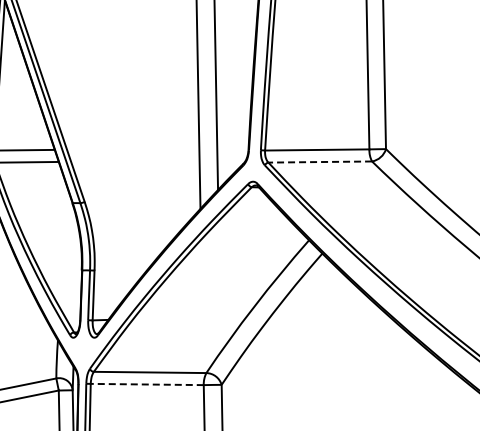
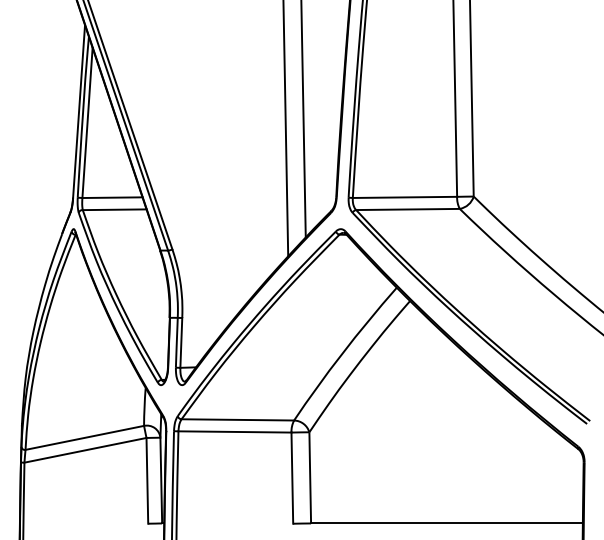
line: (319, 162) -> (407, 209), dashed -> solid
line: (146, 384) -> (234, 431), dashed -> solid

